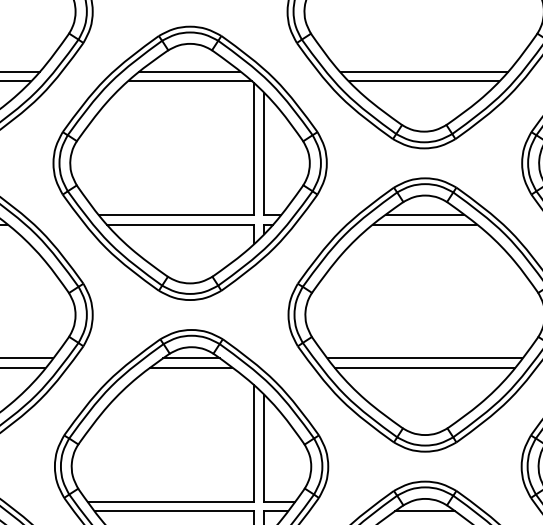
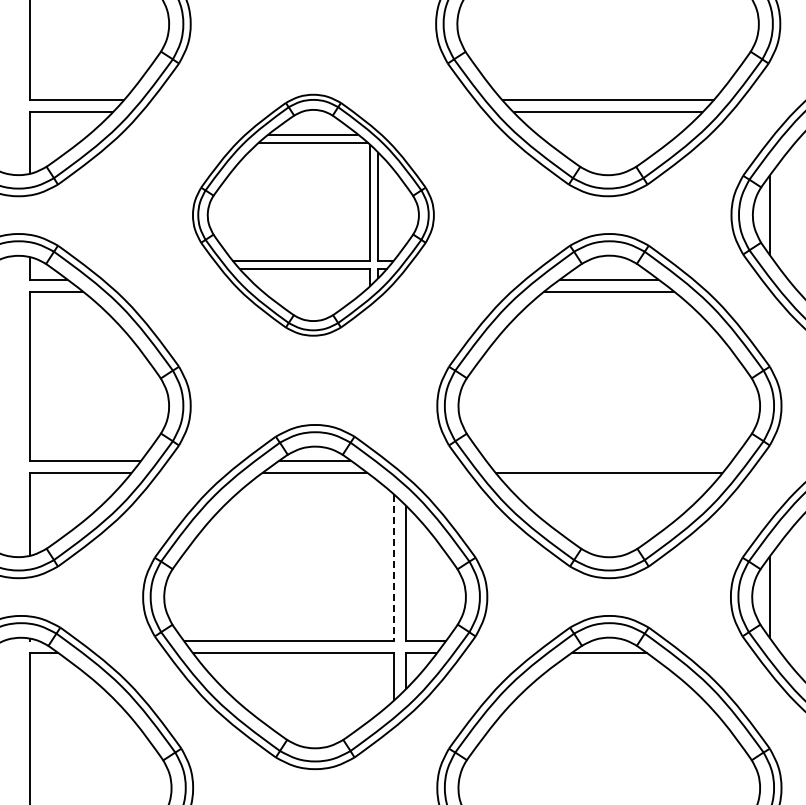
part: (190, 163) -> (313, 215), size x0.7
line: (424, 358) -> (608, 460), removed
line: (254, 443) -> (394, 568), solid -> dashed

